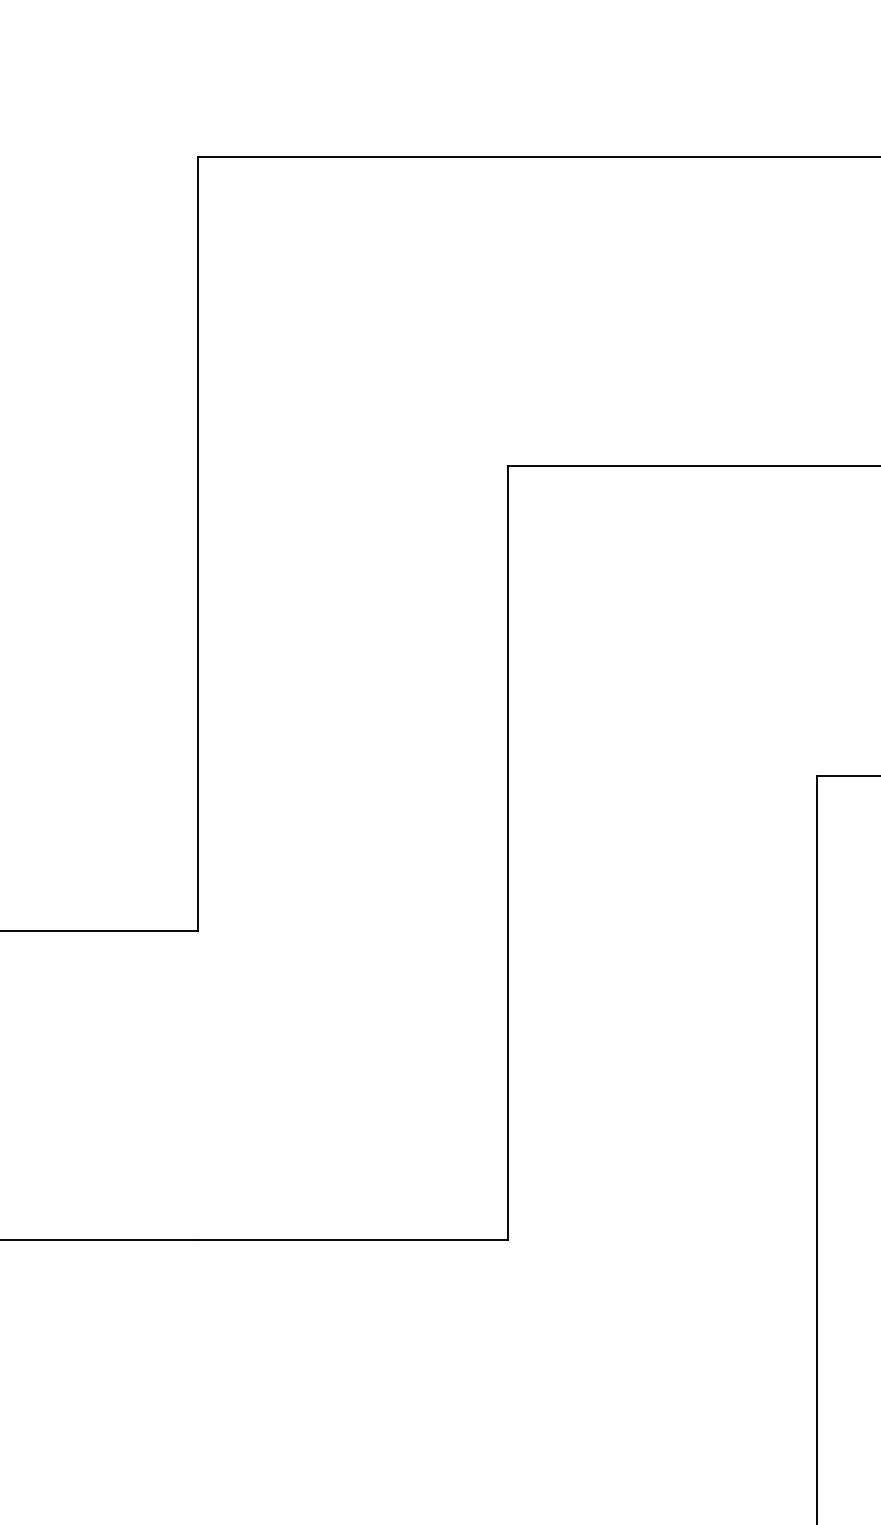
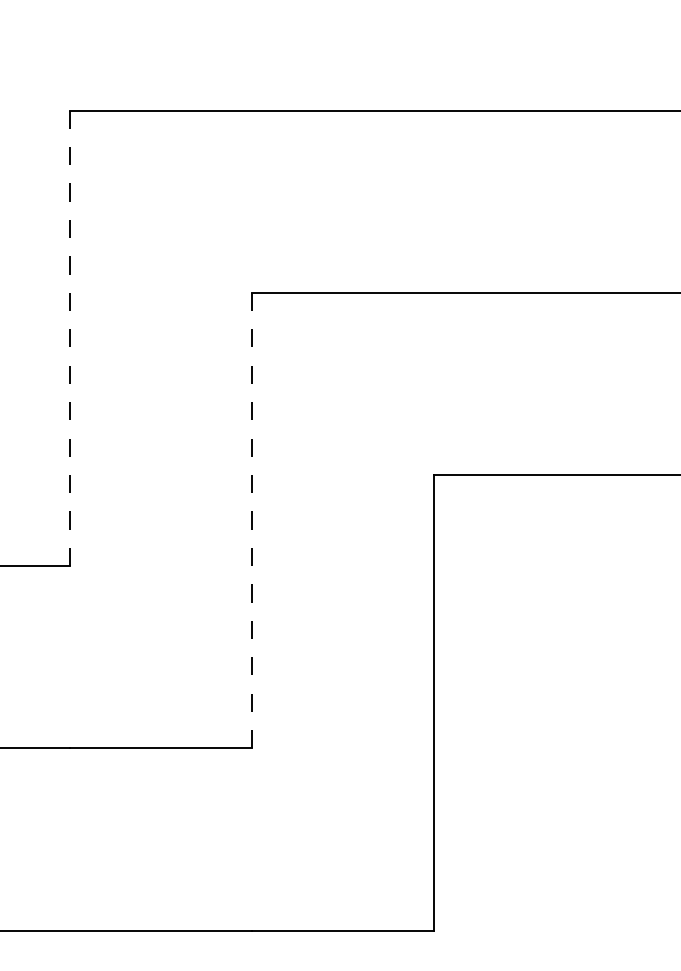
line: (197, 543) -> (69, 338), solid -> dashed
line: (508, 853) -> (252, 520), solid -> dashed

